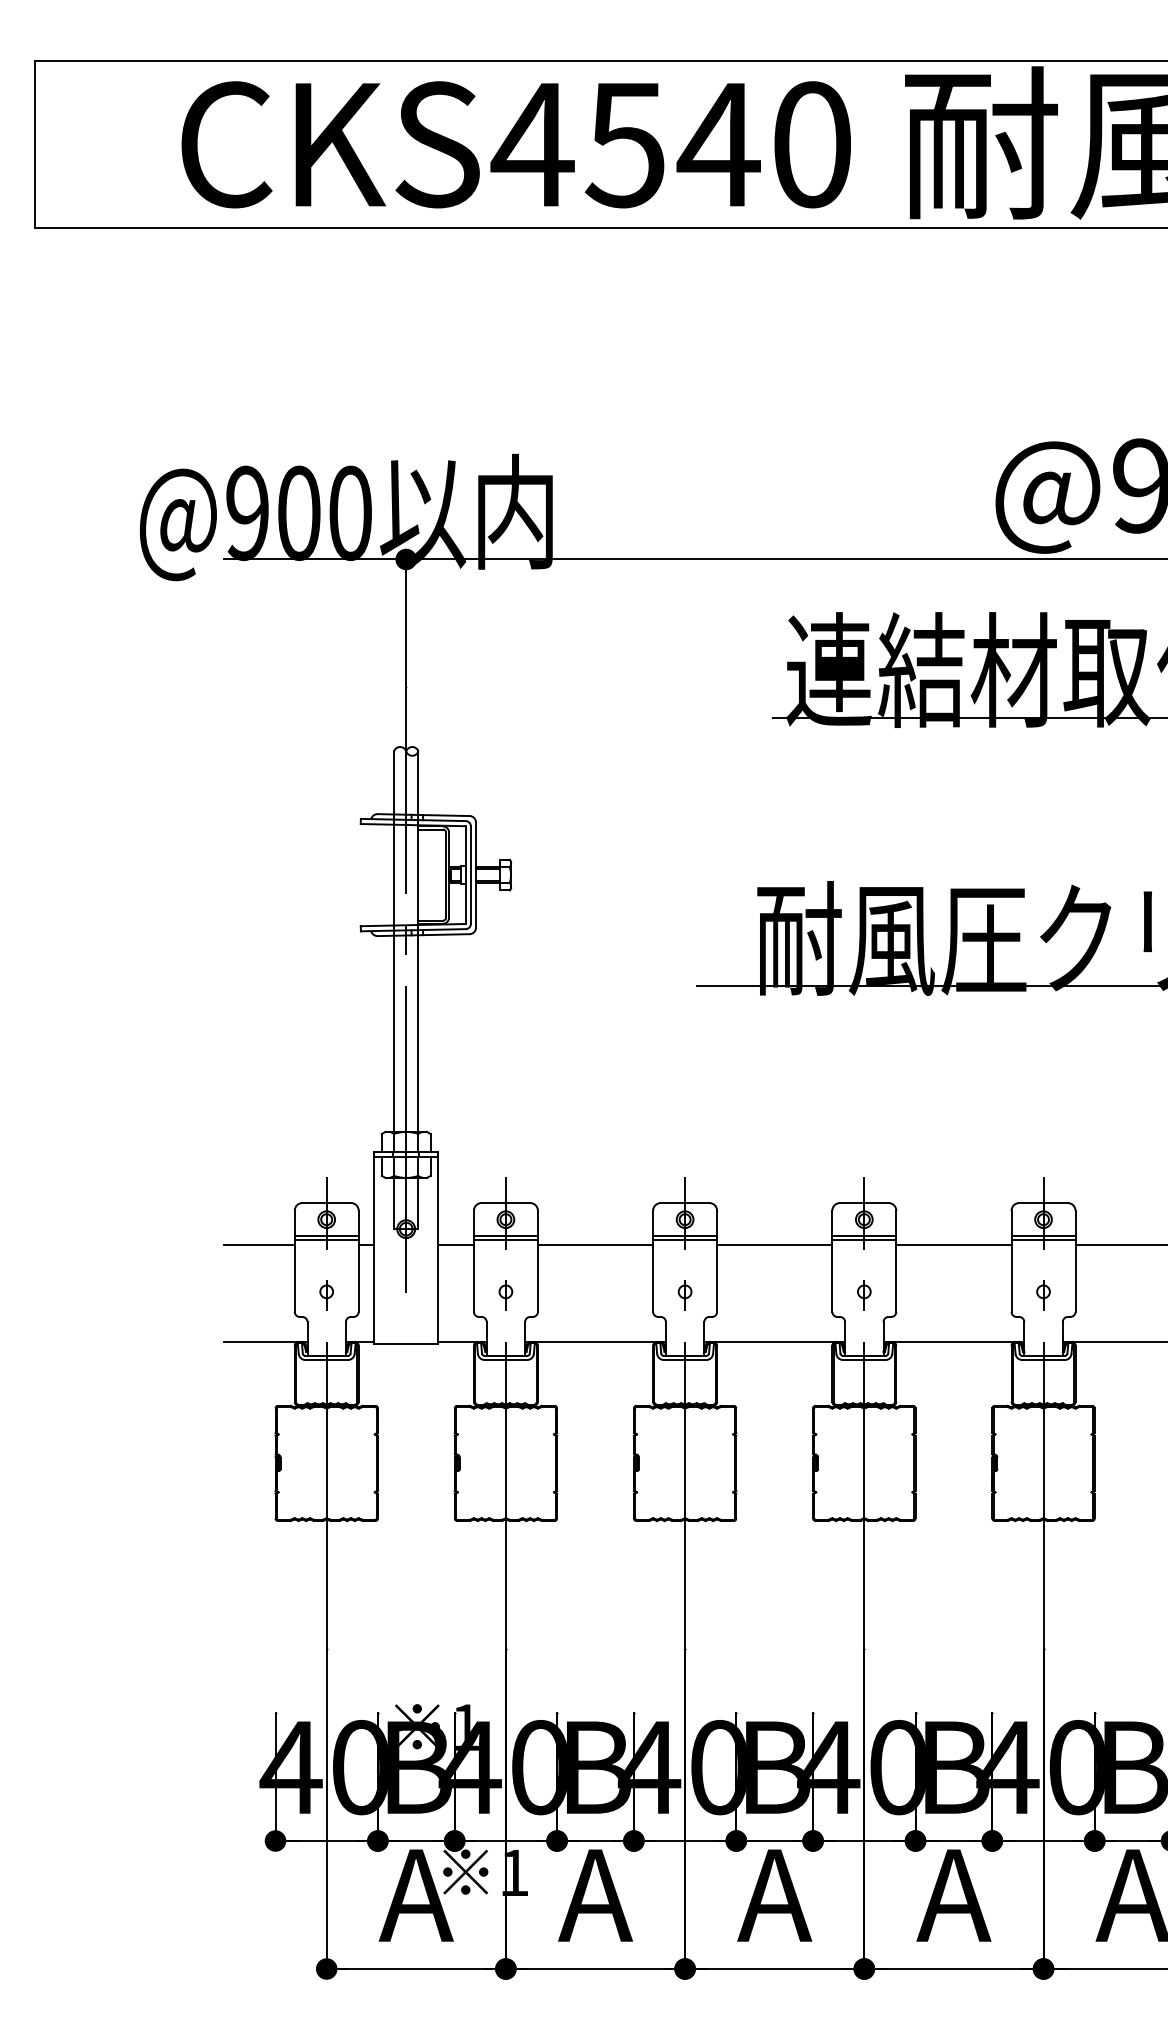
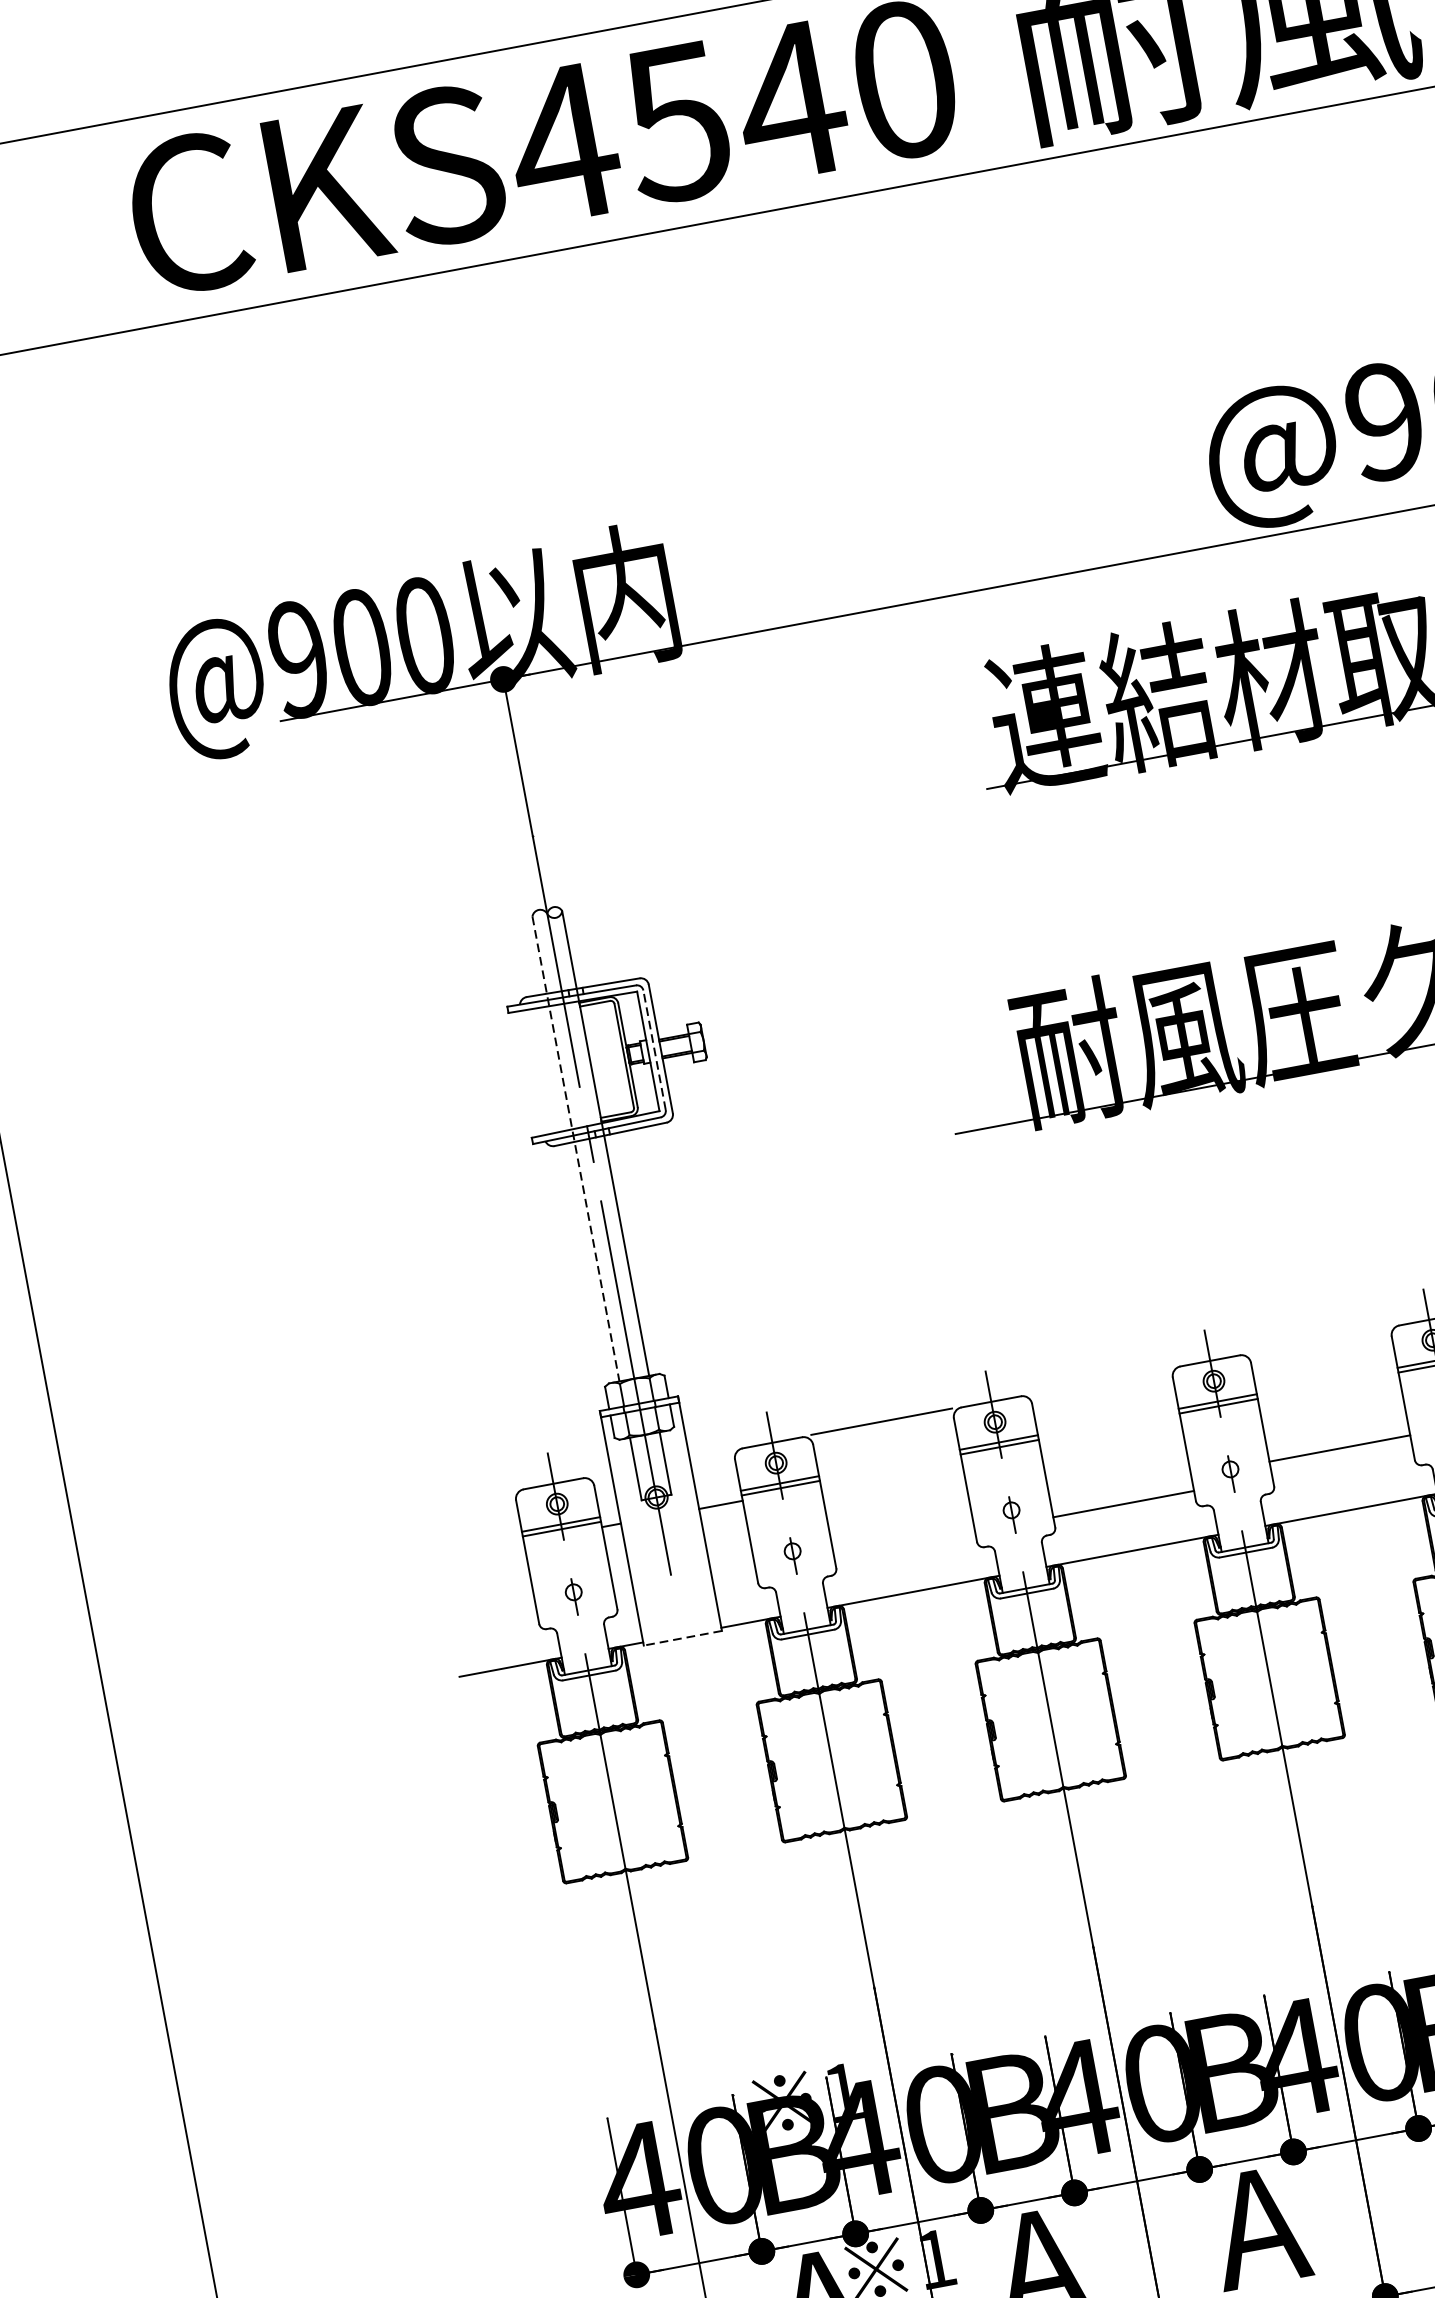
line: (470, 875) -> (654, 1050), solid -> dashed
line: (394, 942) -> (576, 1150), solid -> dashed
line: (258, 1244) -> (479, 1550), removed
line: (595, 1244) -> (881, 1421), moved
line: (774, 1244) -> (1123, 1504), moved
line: (953, 1244) -> (1339, 1448), moved
line: (405, 1344) -> (682, 1638), solid -> dashed

